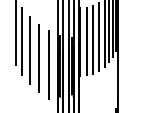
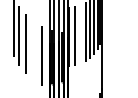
line: (93, 39) -> (80, 34), removed
line: (38, 58) -> (33, 50), removed

